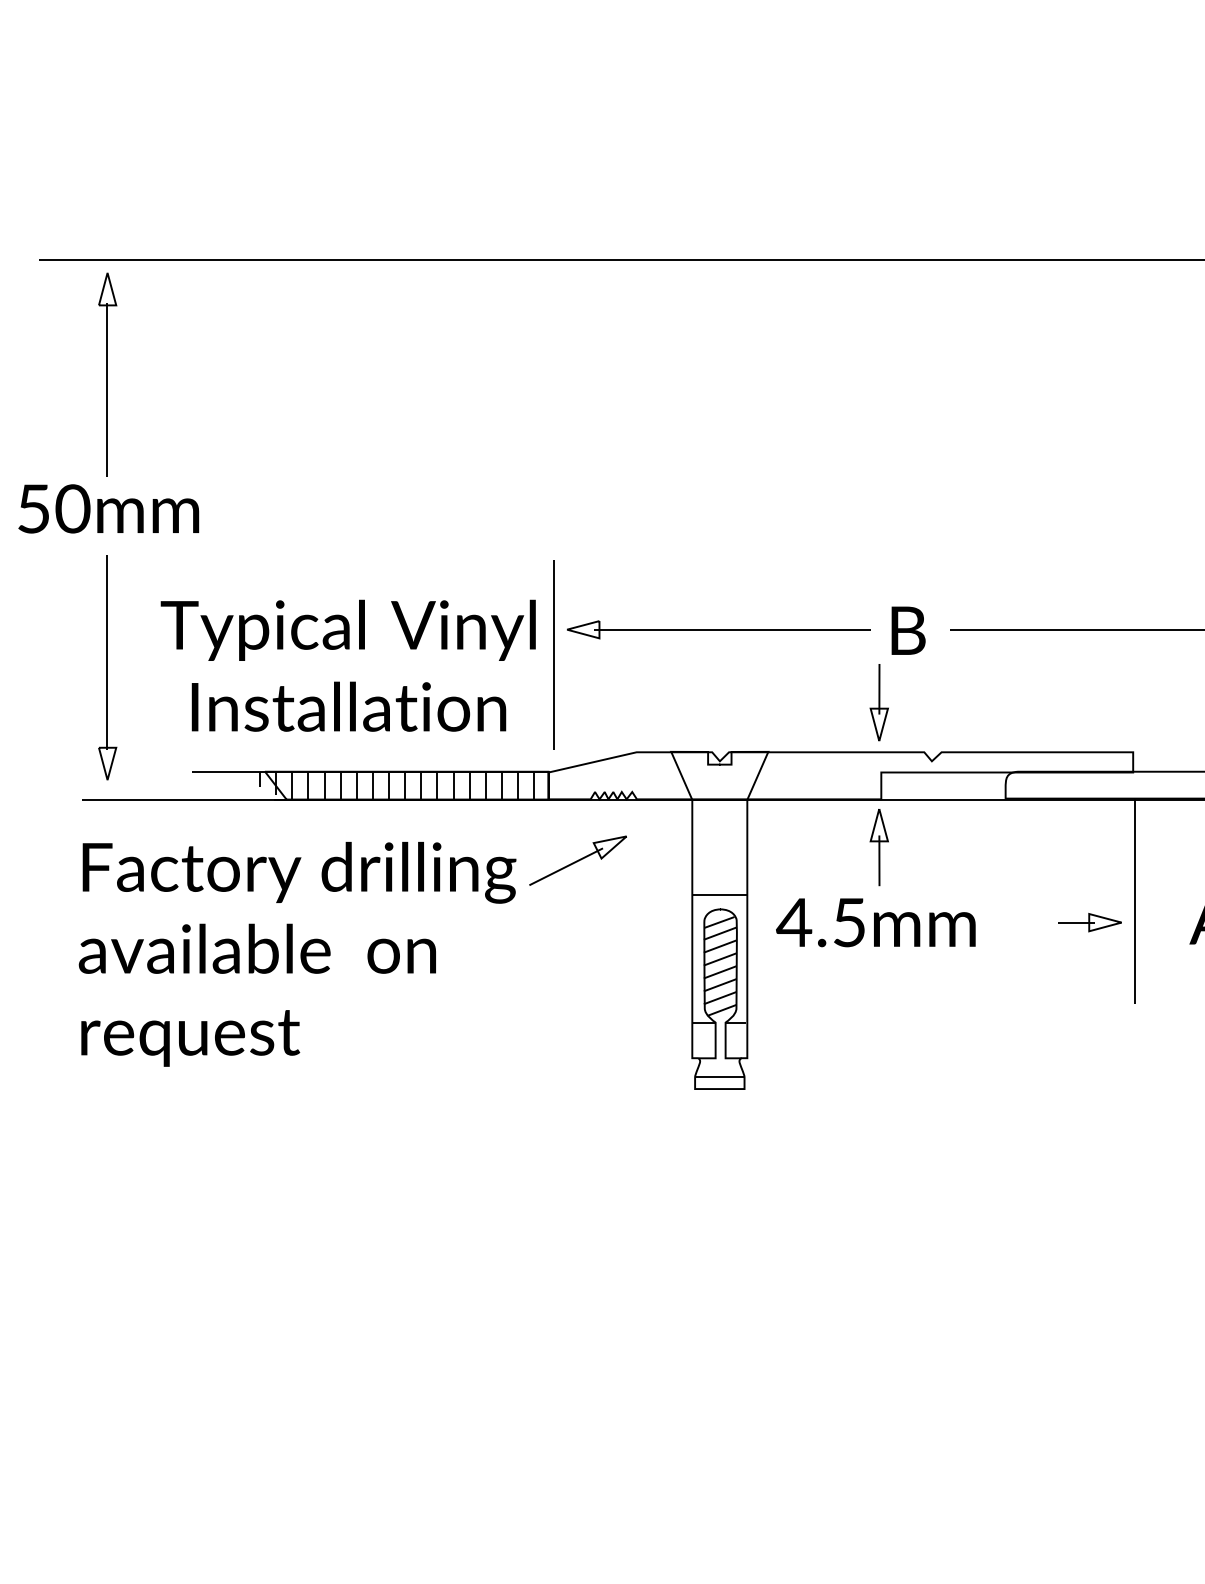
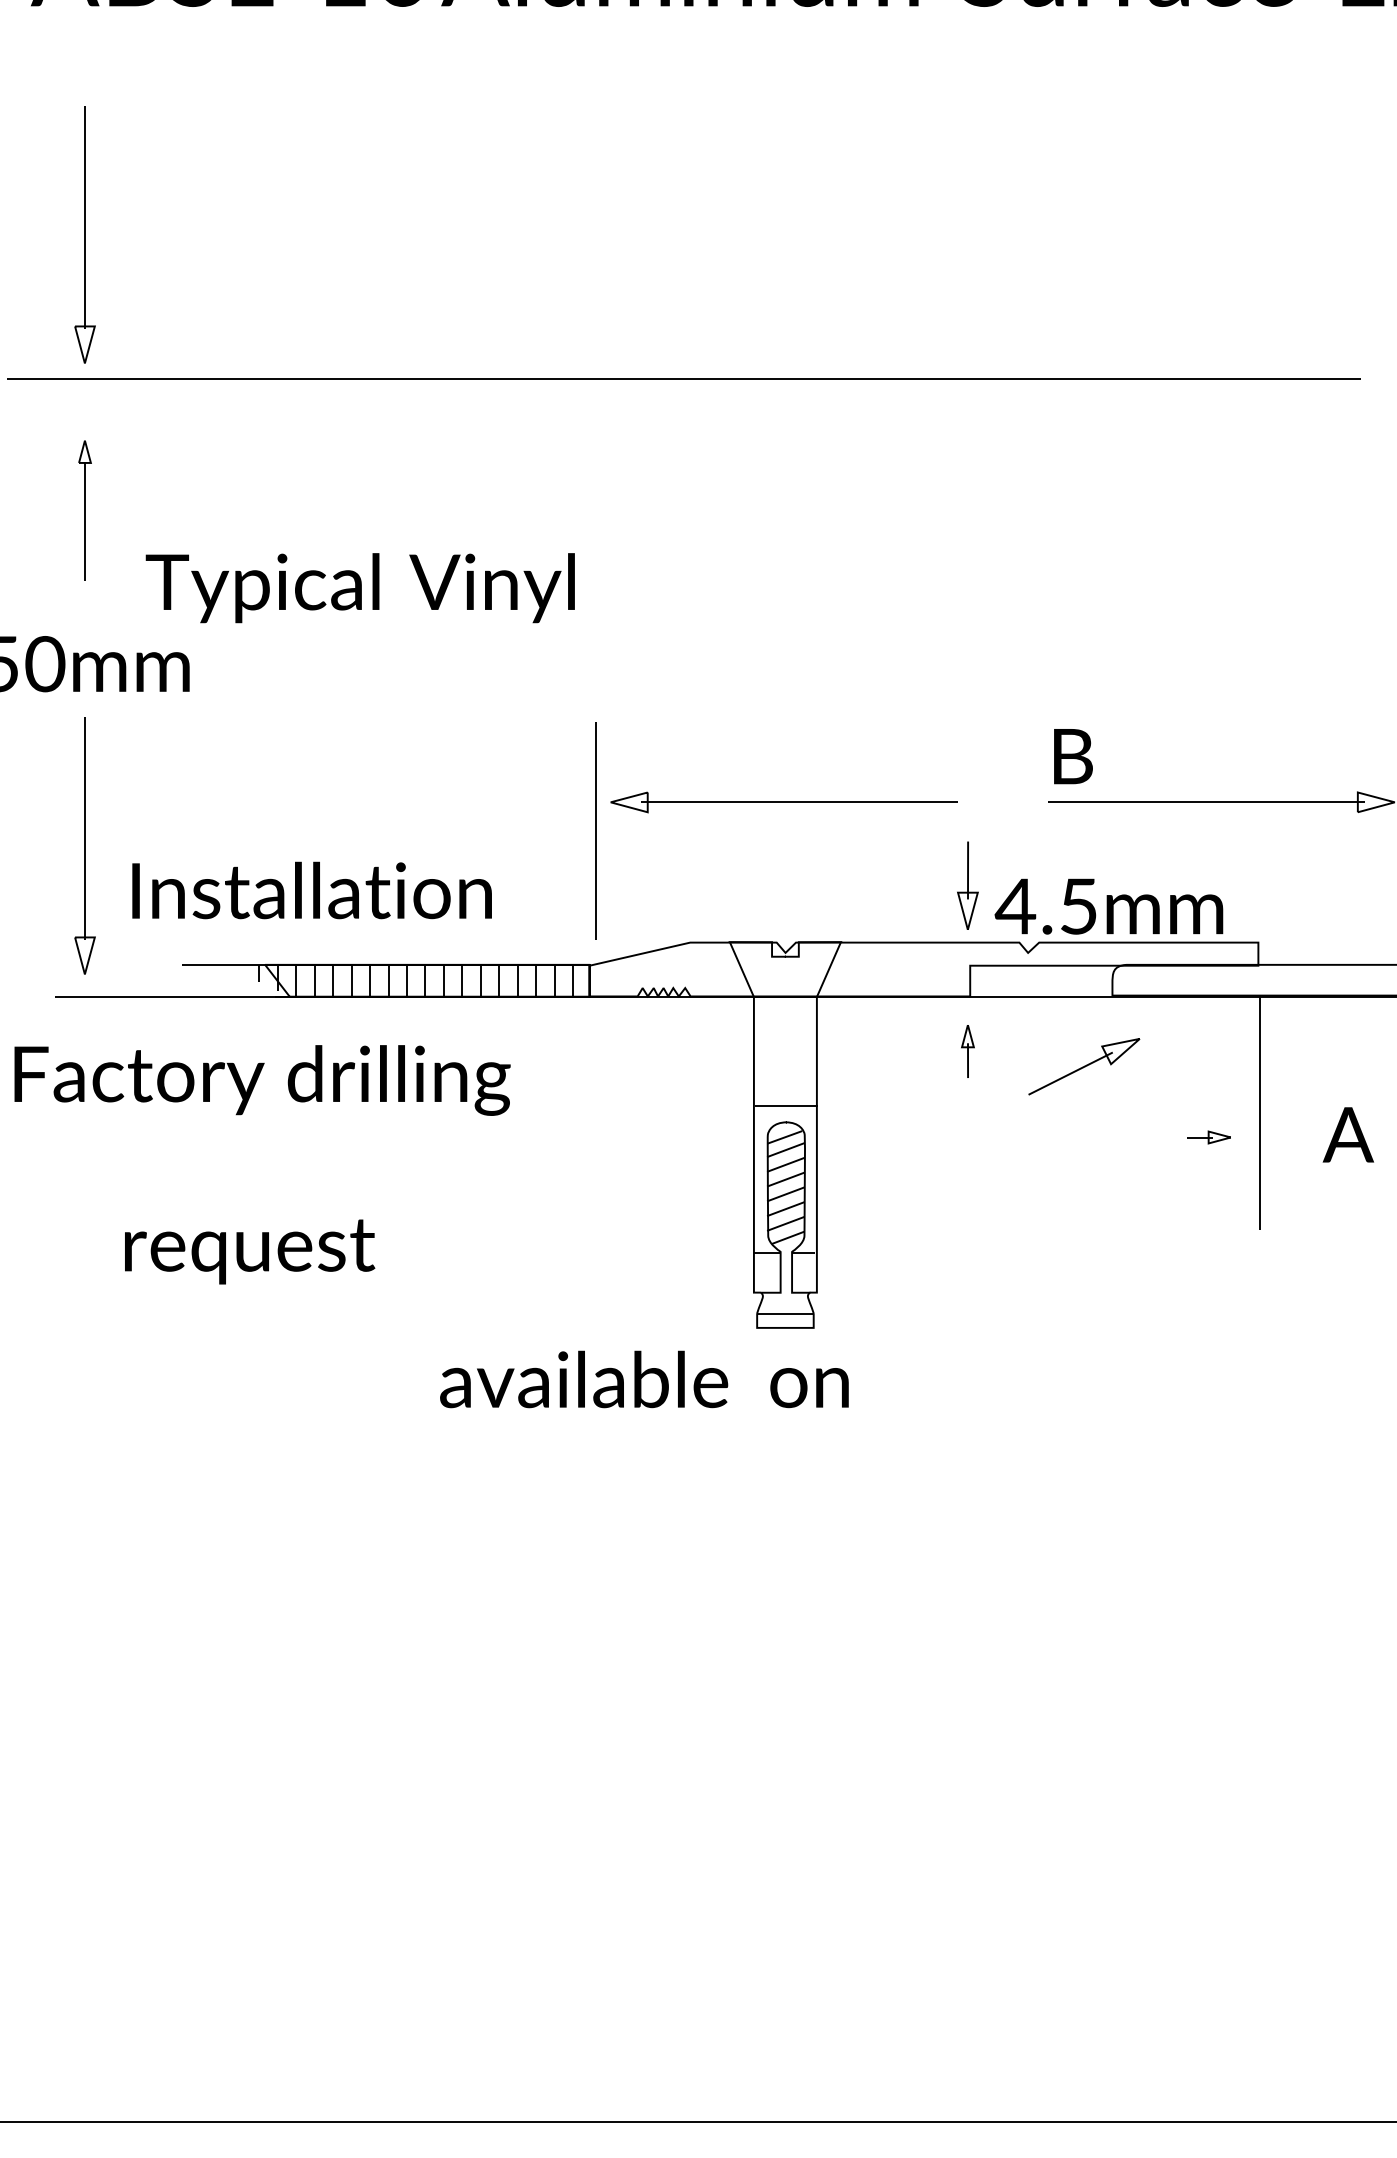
part: (107, 133) -> (84, 234), added
part: (107, 374) -> (84, 510), size x0.6
text: (347, 630) -> (359, 588), moved
text: (908, 630) -> (1073, 756), moved
text: (348, 706) -> (311, 890), moved
part: (878, 847) -> (967, 1051), size x0.6
part: (578, 860) -> (1084, 1066), moved
text: (299, 872) -> (262, 1080), moved
text: (875, 922) -> (1108, 906), moved
part: (1090, 922) -> (1209, 1137), size x0.6
text: (257, 948) -> (644, 1379), moved
text: (191, 1037) -> (250, 1251), moved

